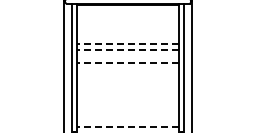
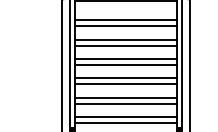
line: (127, 24) -> (125, 20), added
line: (127, 30) -> (125, 26), added
line: (127, 43) -> (125, 39), dashed -> solid
line: (127, 49) -> (125, 45), dashed -> solid
line: (127, 63) -> (125, 59), dashed -> solid
line: (127, 69) -> (125, 65), added
line: (127, 82) -> (125, 78), added
line: (127, 88) -> (125, 84), added
line: (127, 101) -> (125, 97), added
line: (127, 107) -> (125, 103), added
line: (127, 121) -> (125, 117), added
line: (127, 127) -> (125, 123), dashed -> solid

